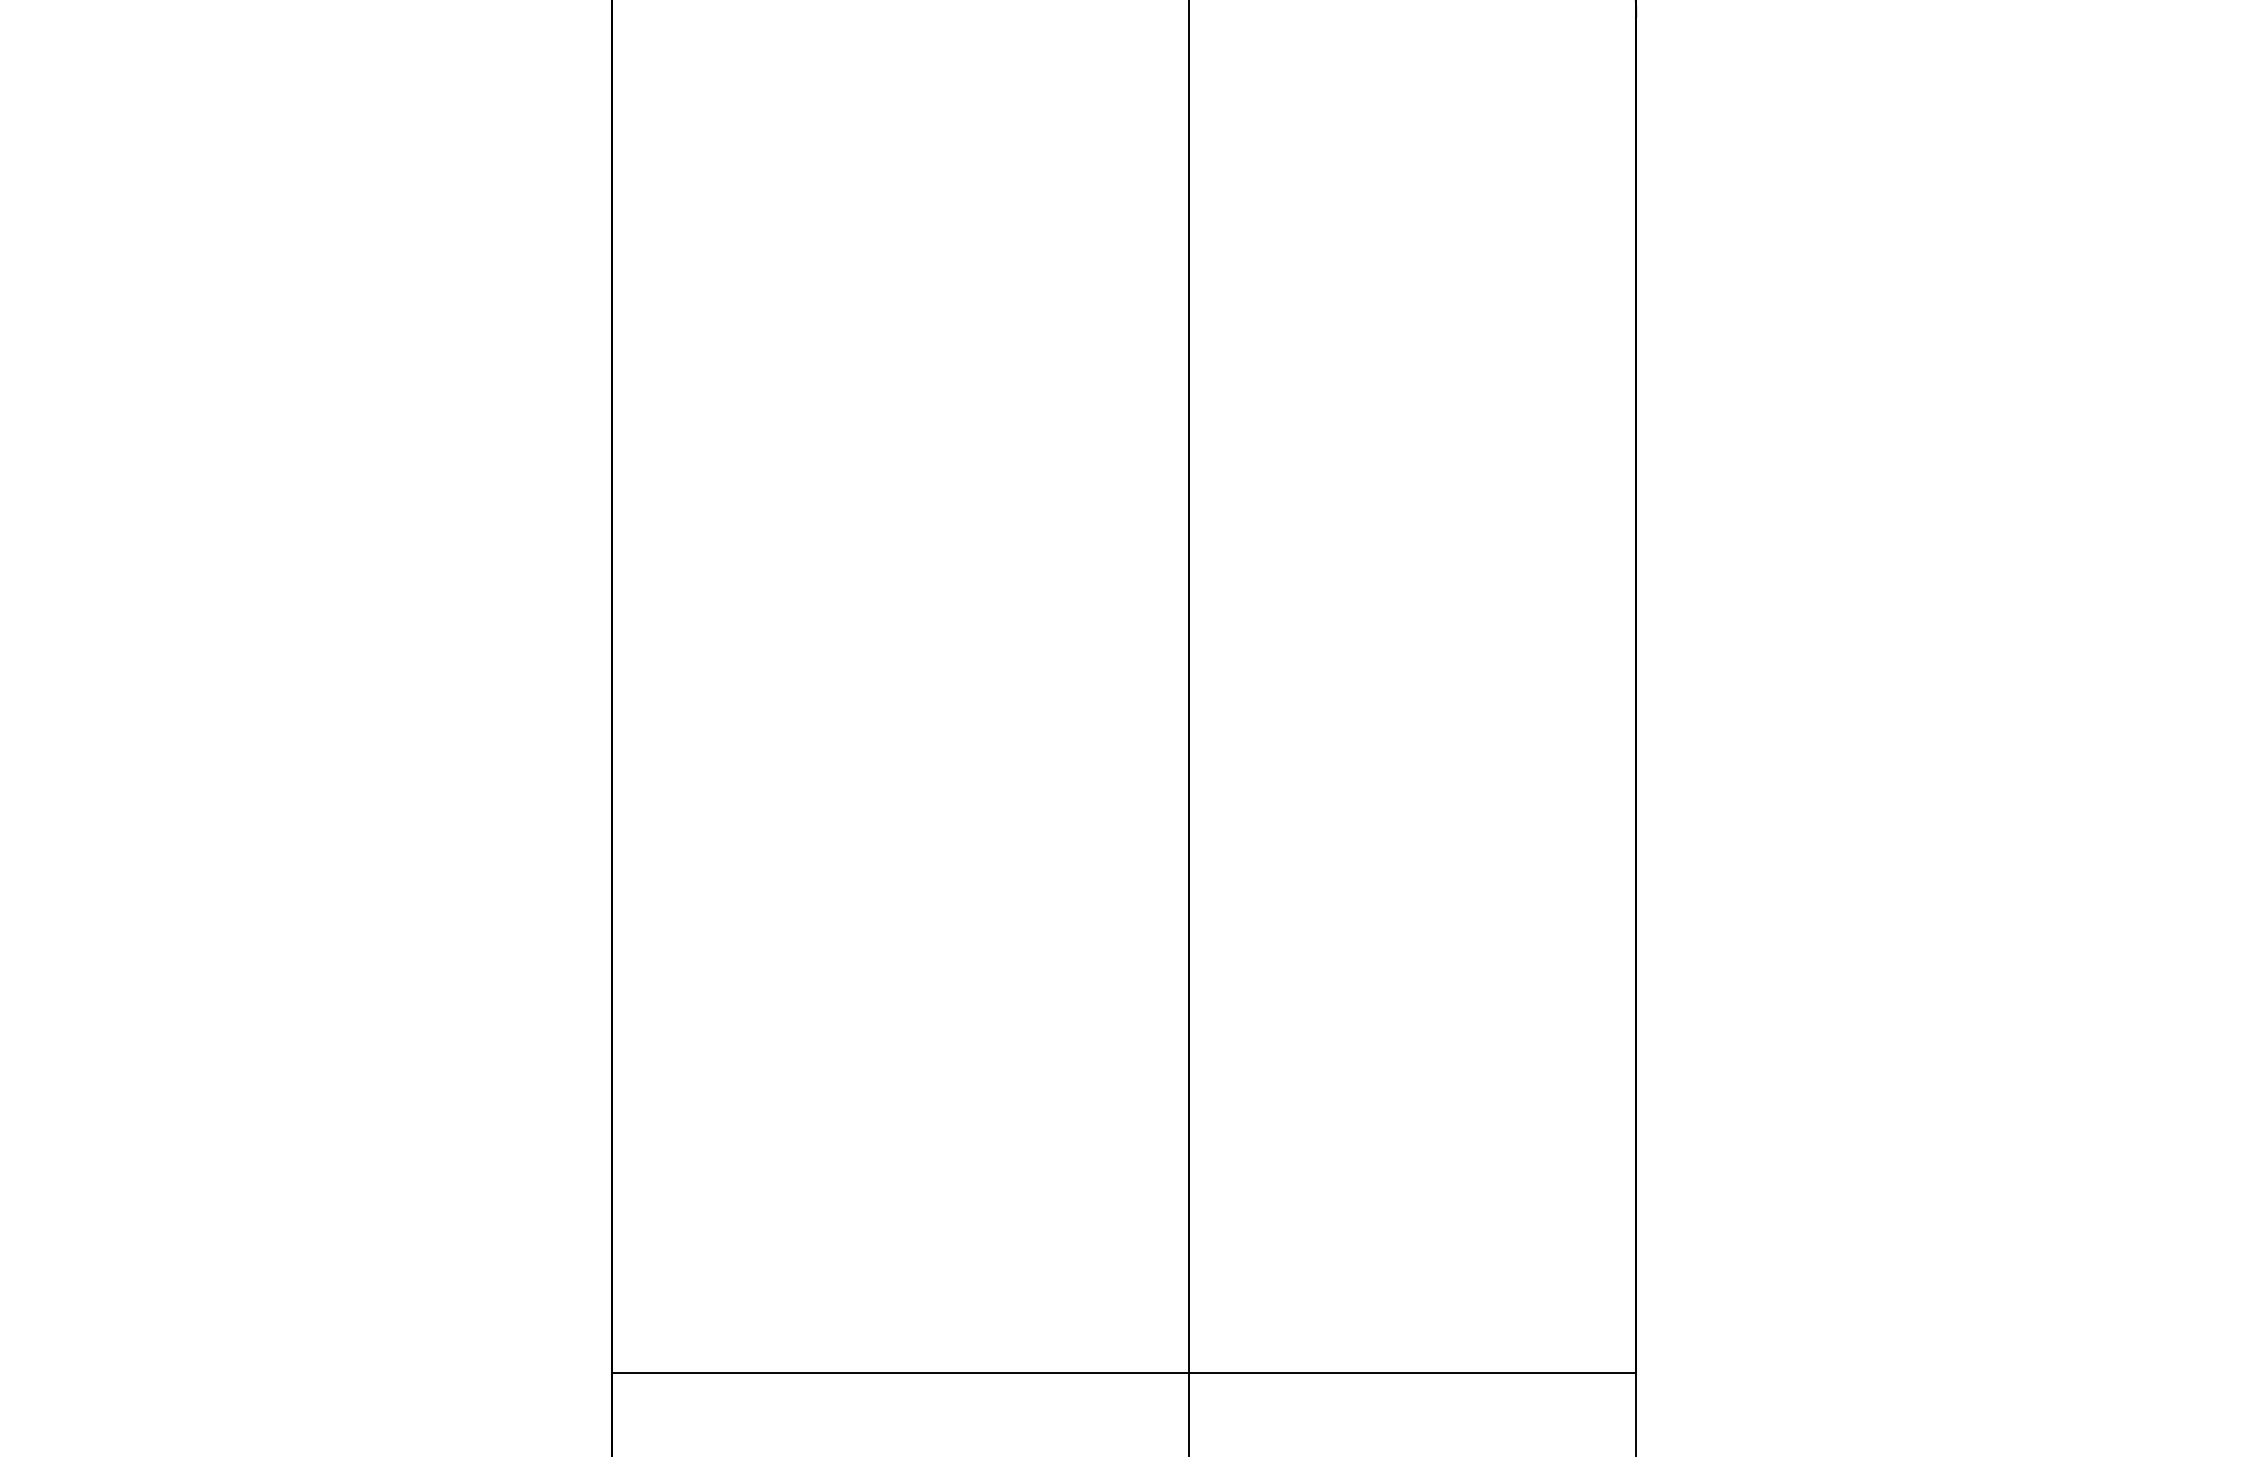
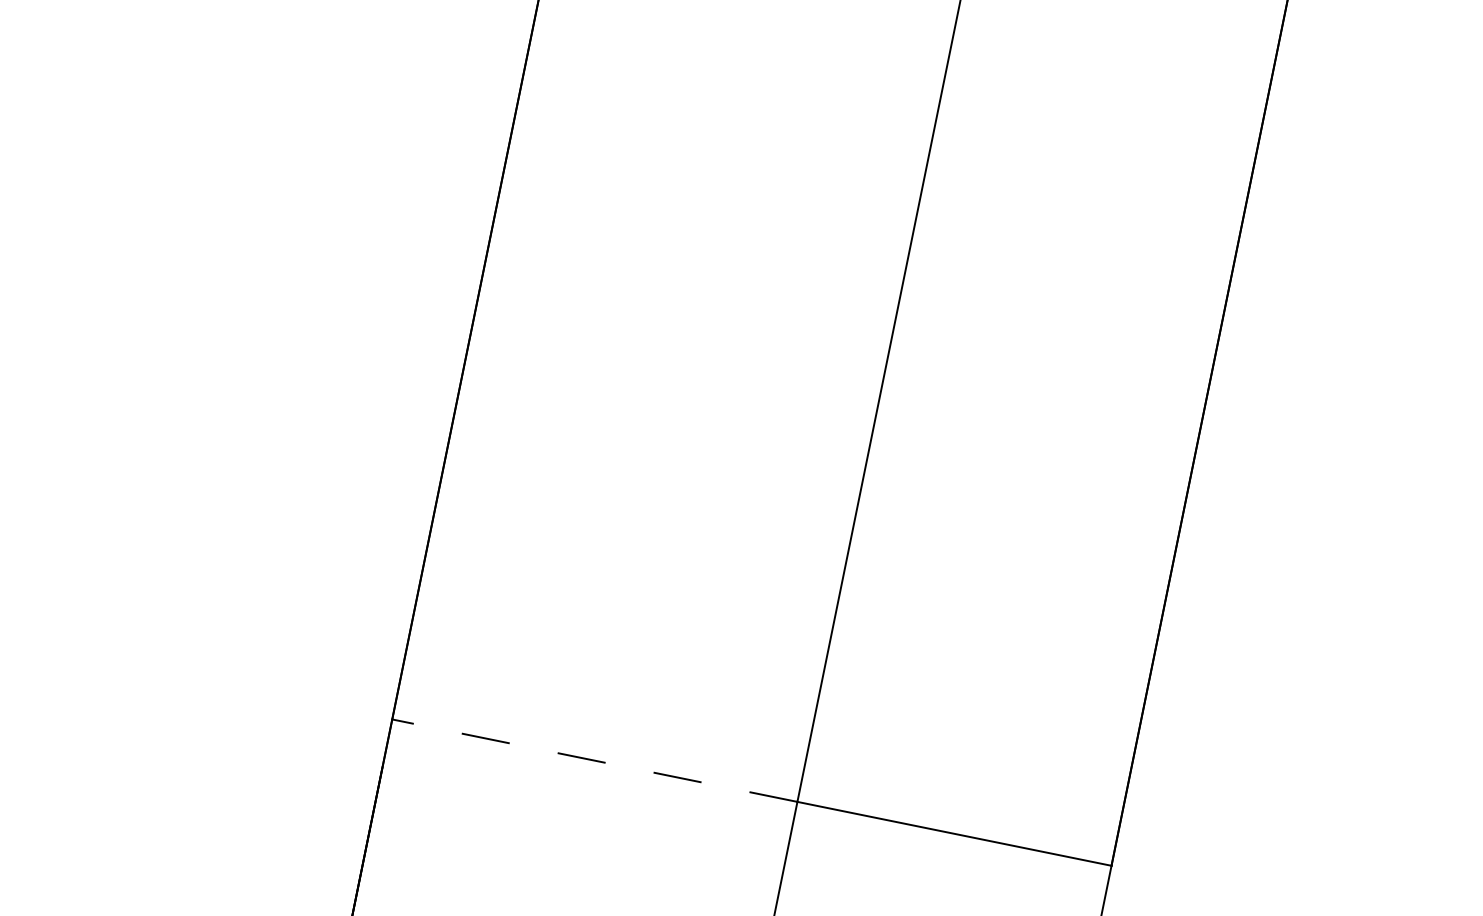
line: (900, 1373) -> (594, 760), solid -> dashed

